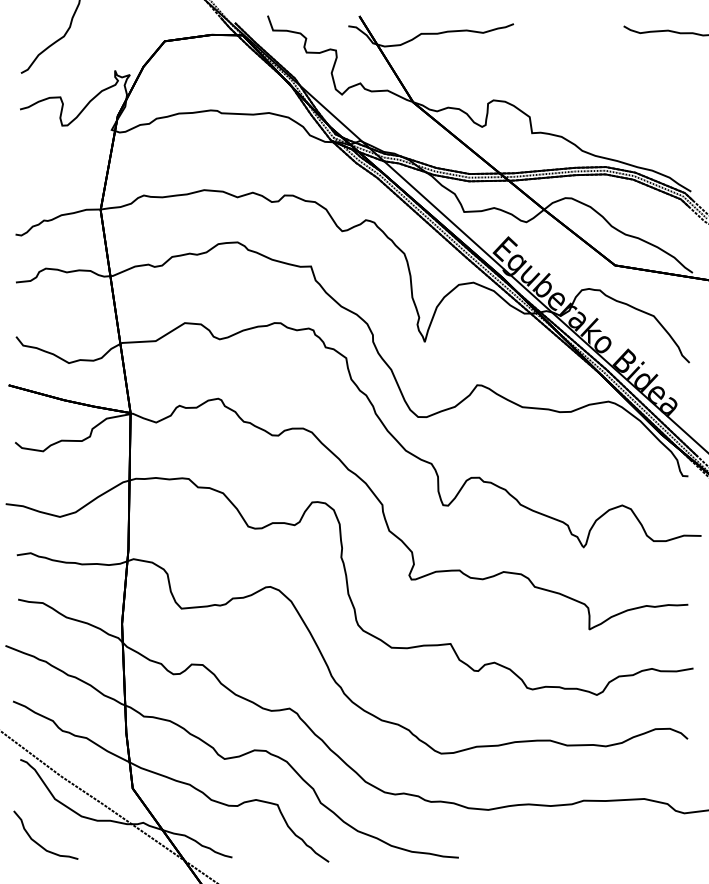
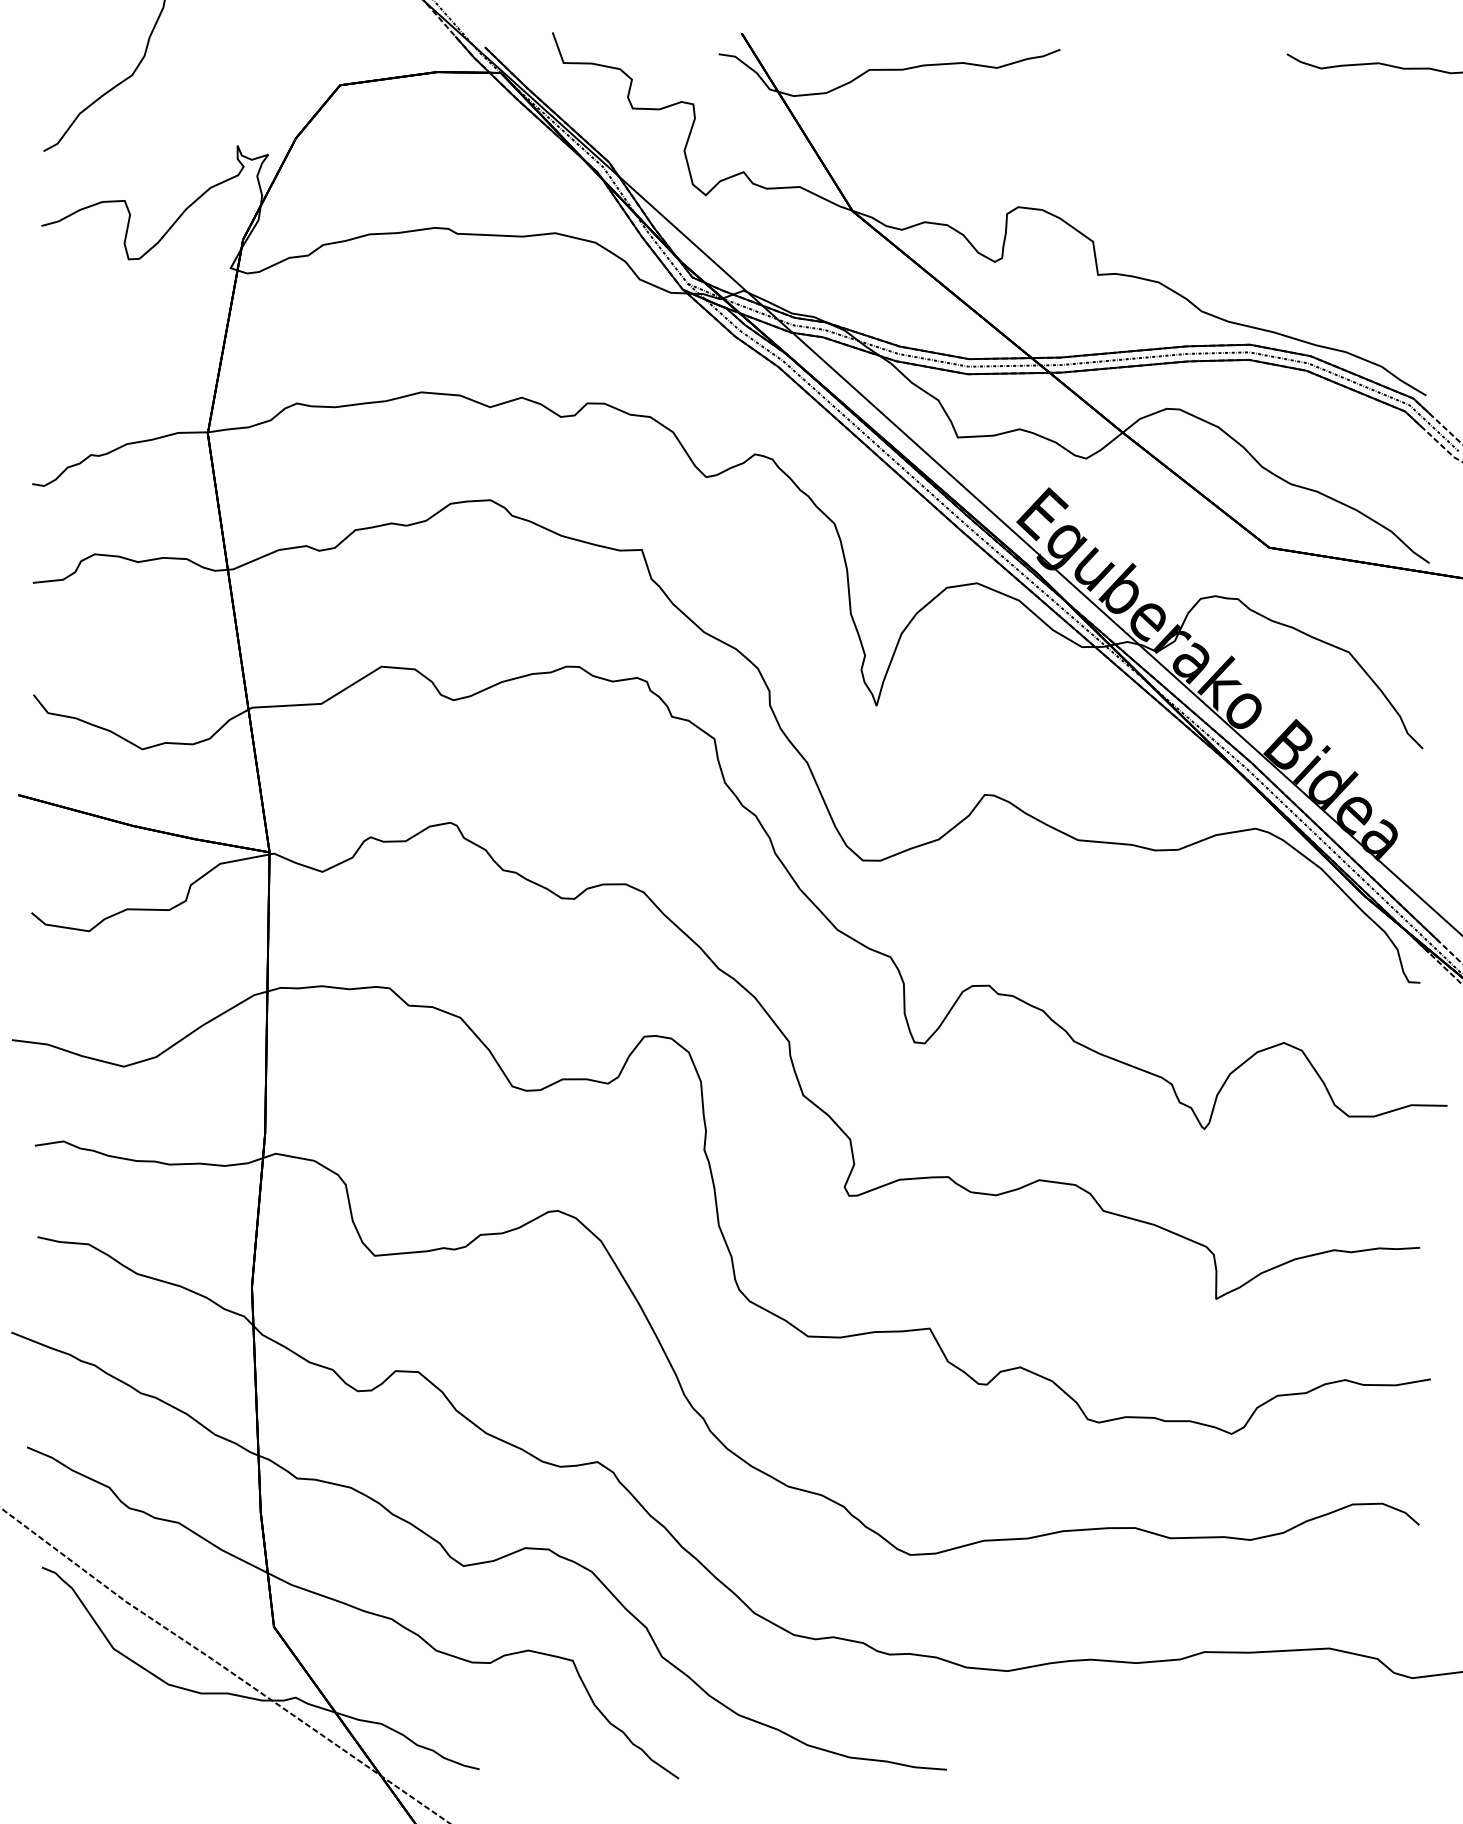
curve: (40, 844) -> (83, 1742), removed

